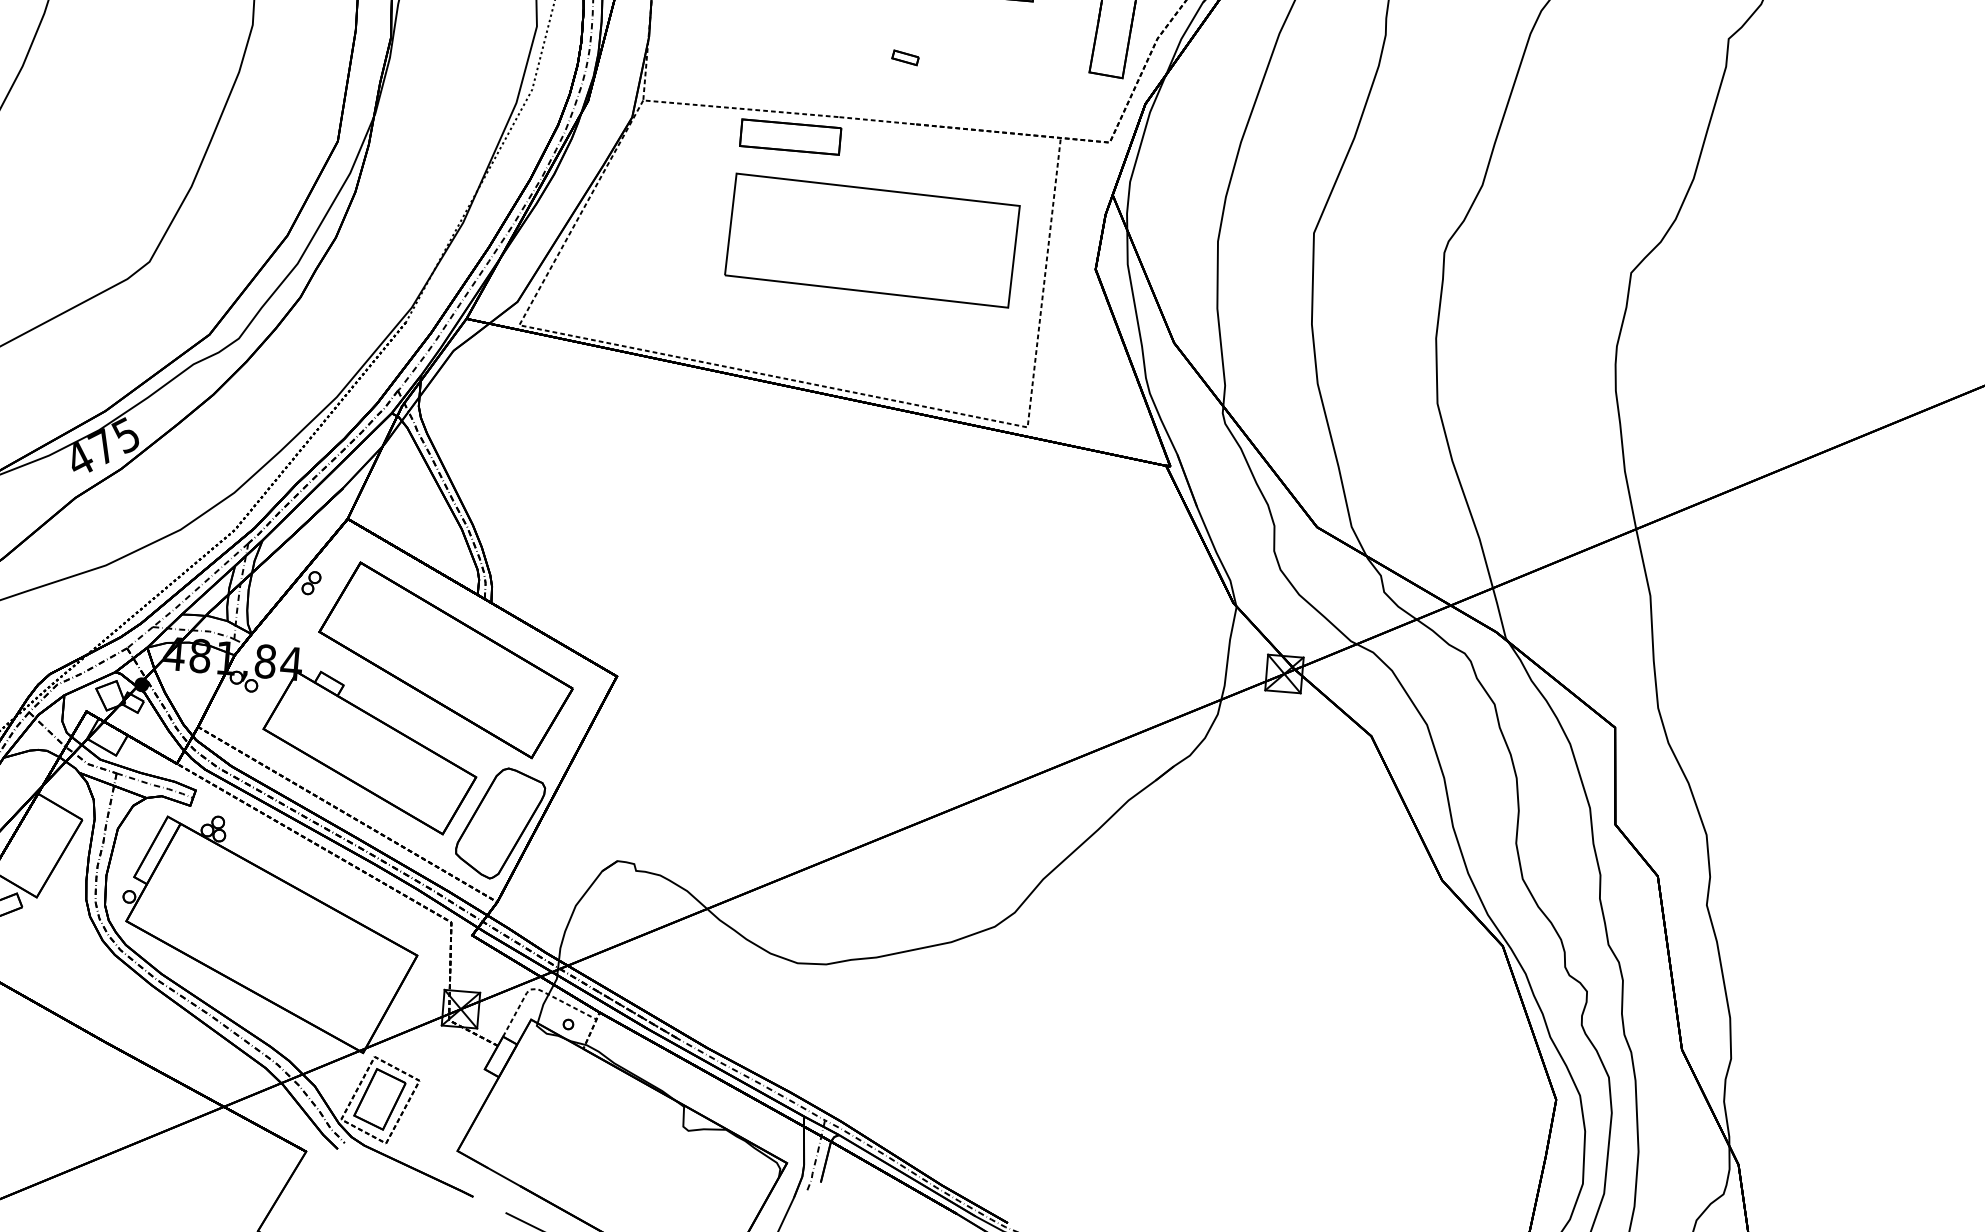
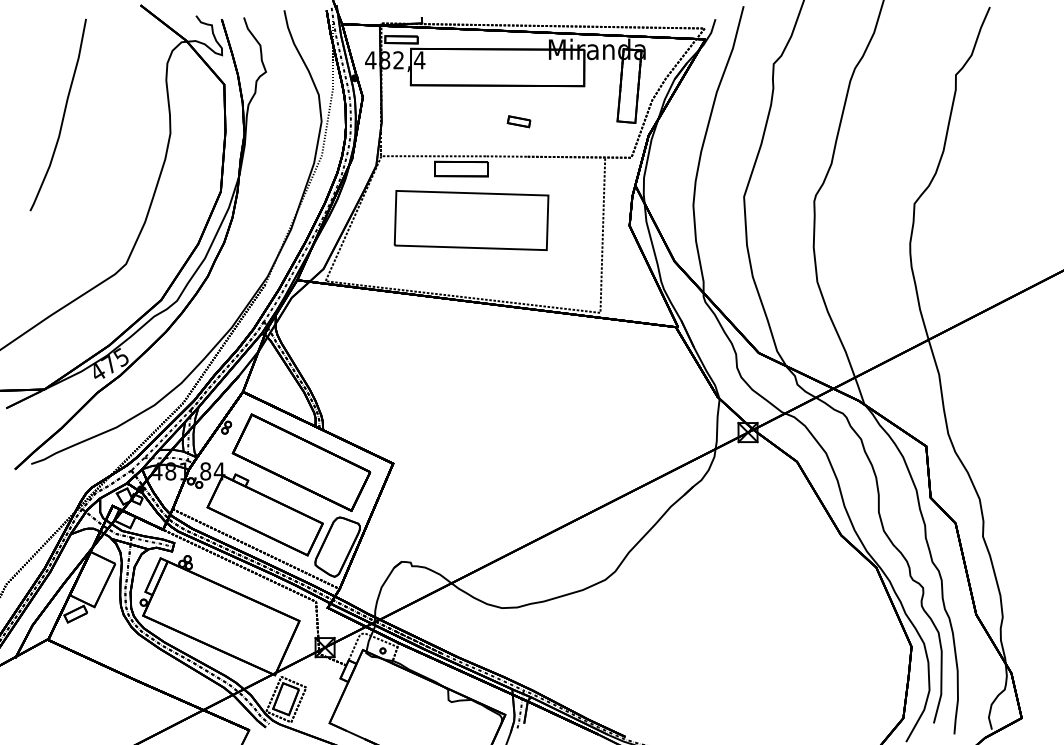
part: (904, 57) -> (518, 121), size x1.6
part: (872, 240) -> (471, 220), moved

